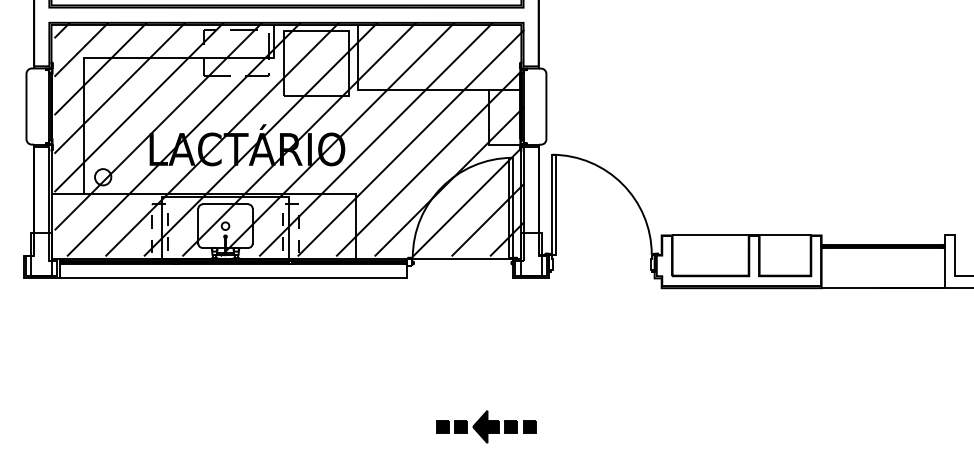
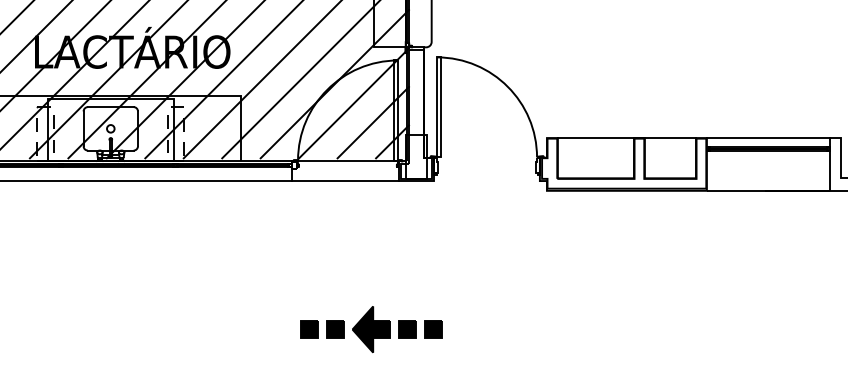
line: (882, 235) -> (767, 138), added
line: (459, 278) -> (344, 181), added
part: (486, 426) -> (371, 329), size x1.43

